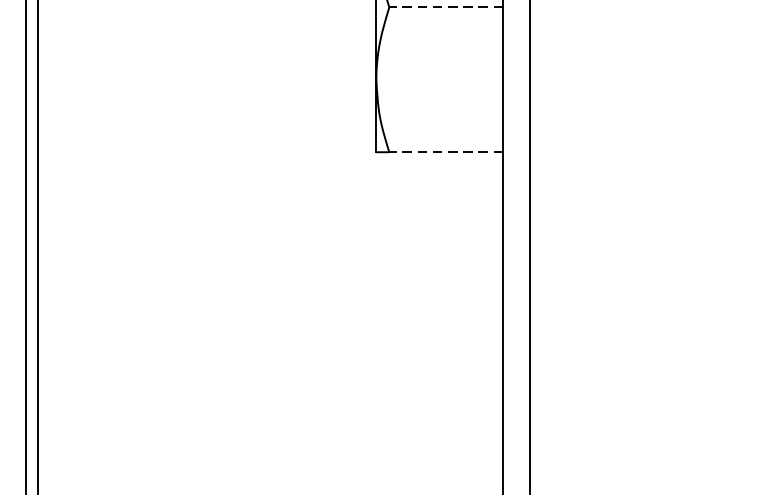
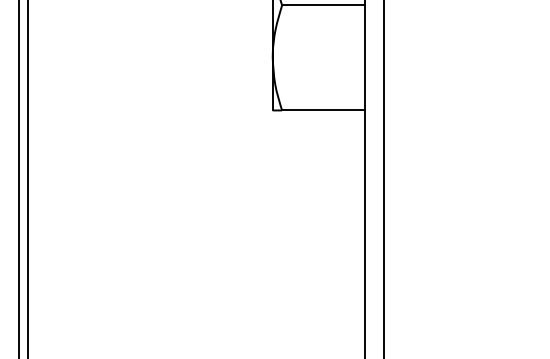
line: (445, 7) -> (322, 5), dashed -> solid
line: (445, 152) -> (322, 110), dashed -> solid

